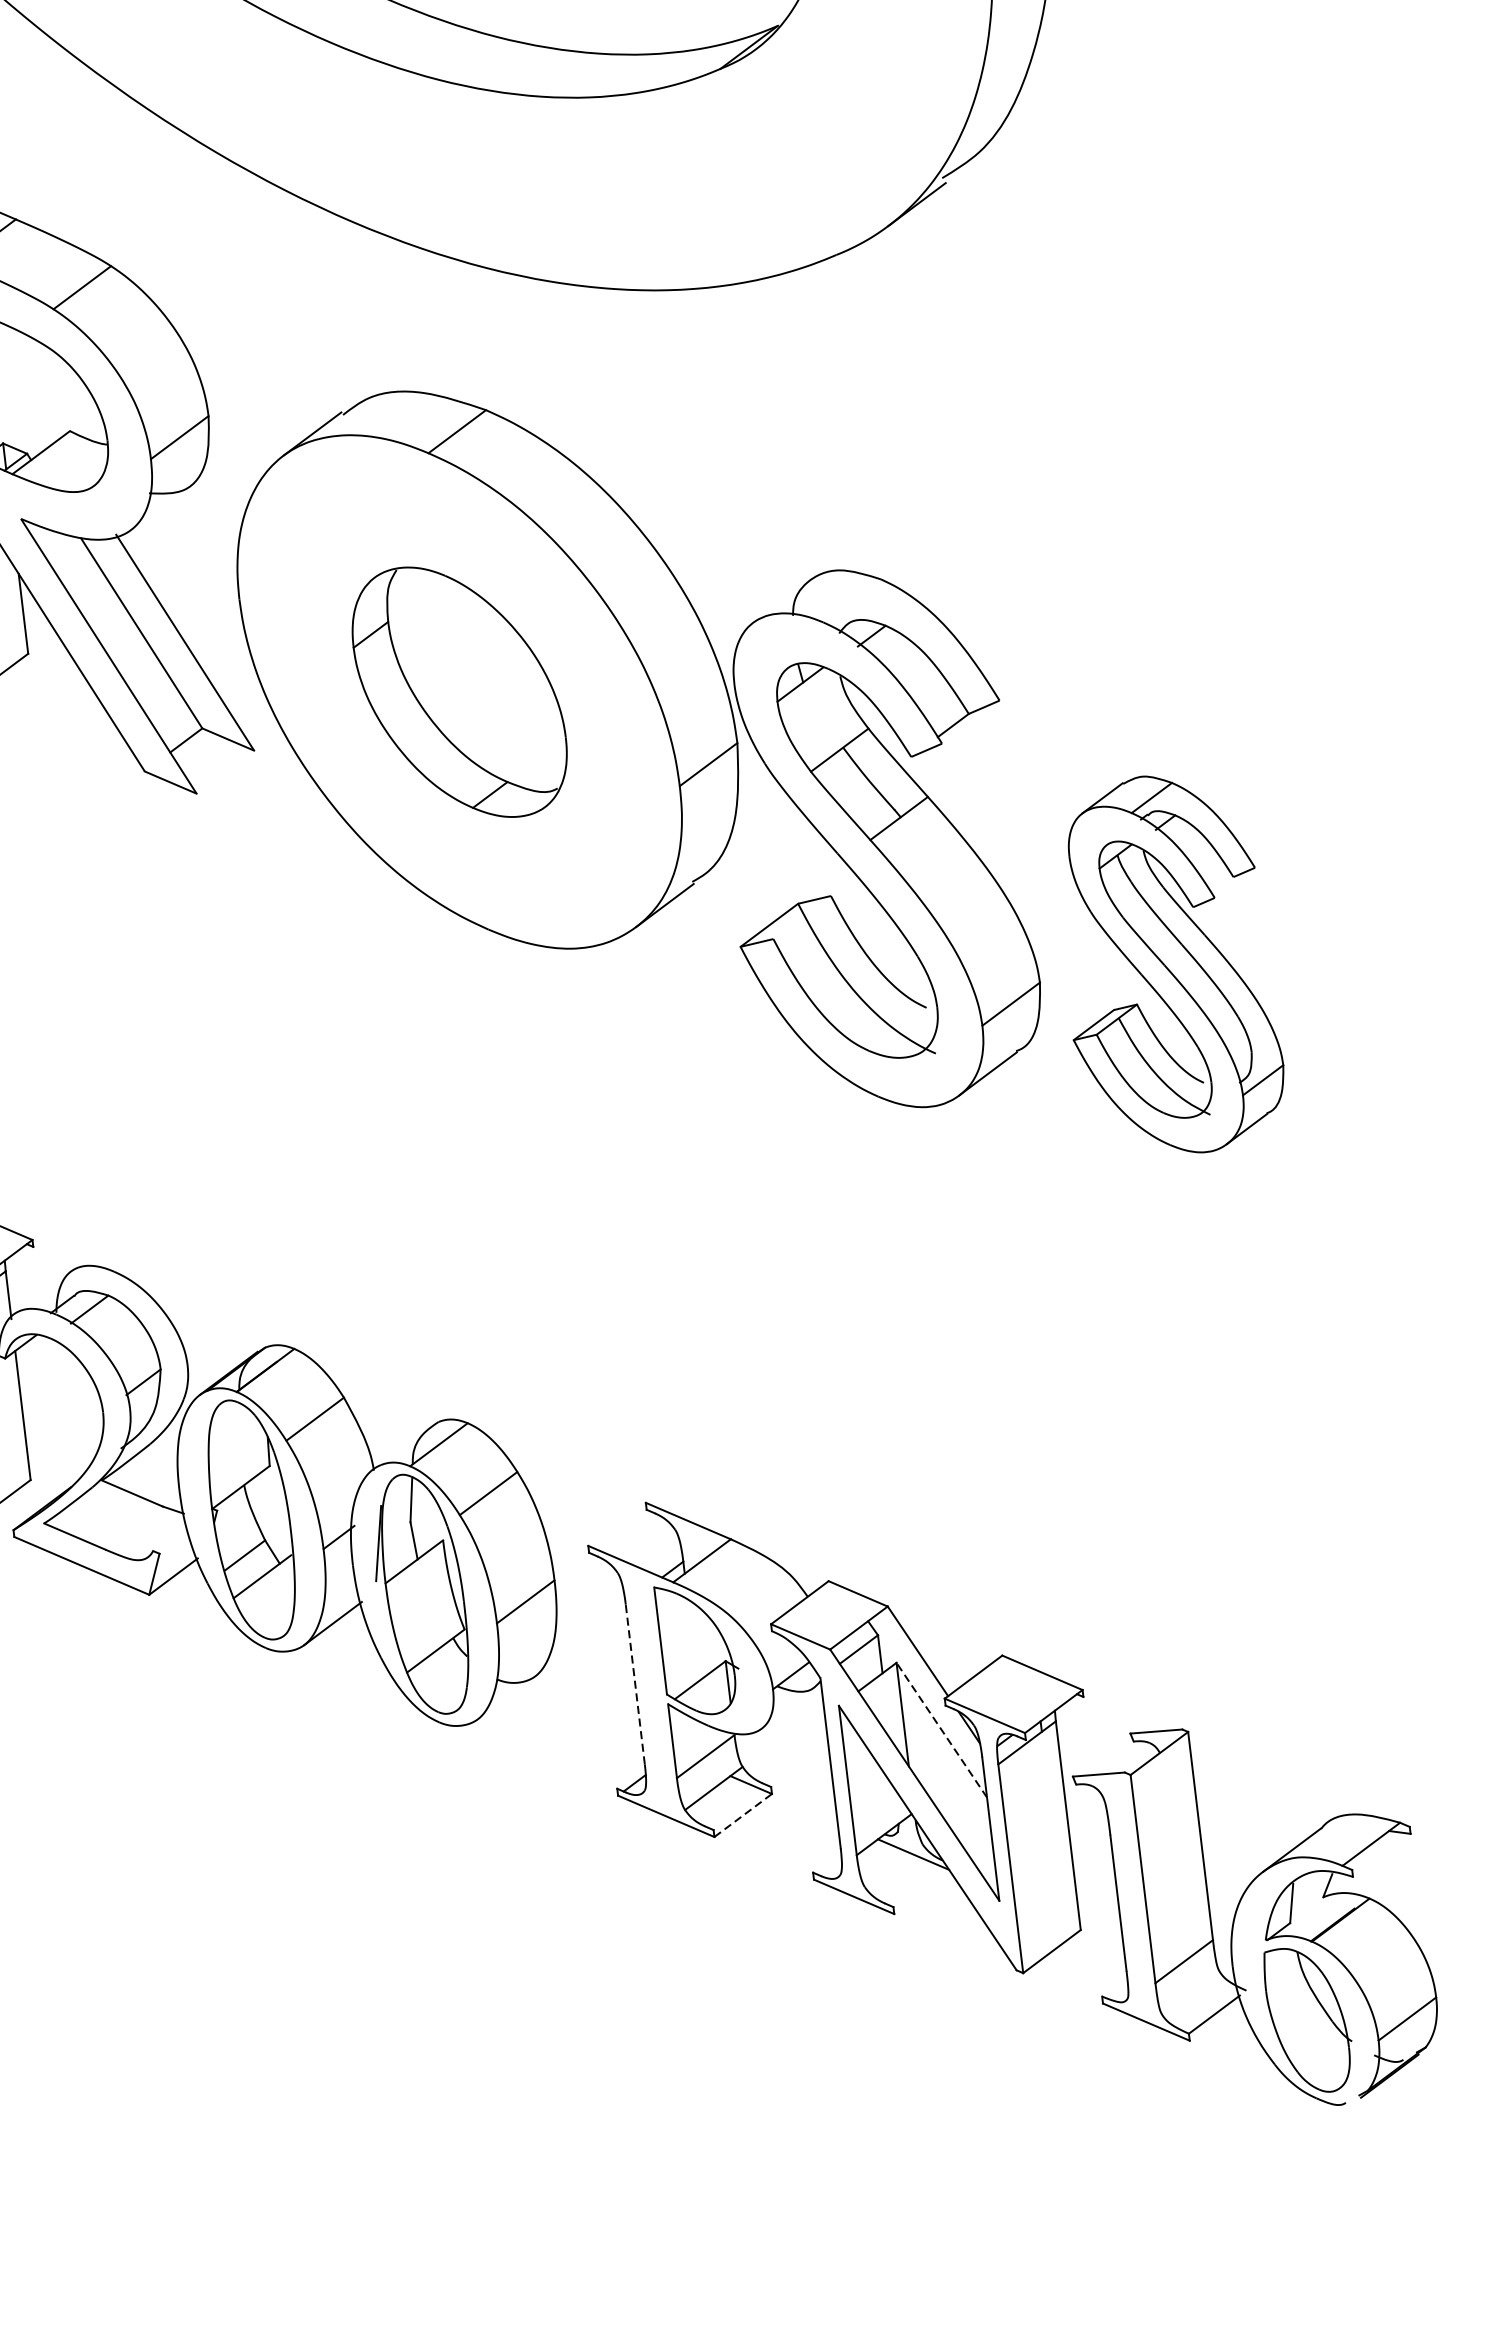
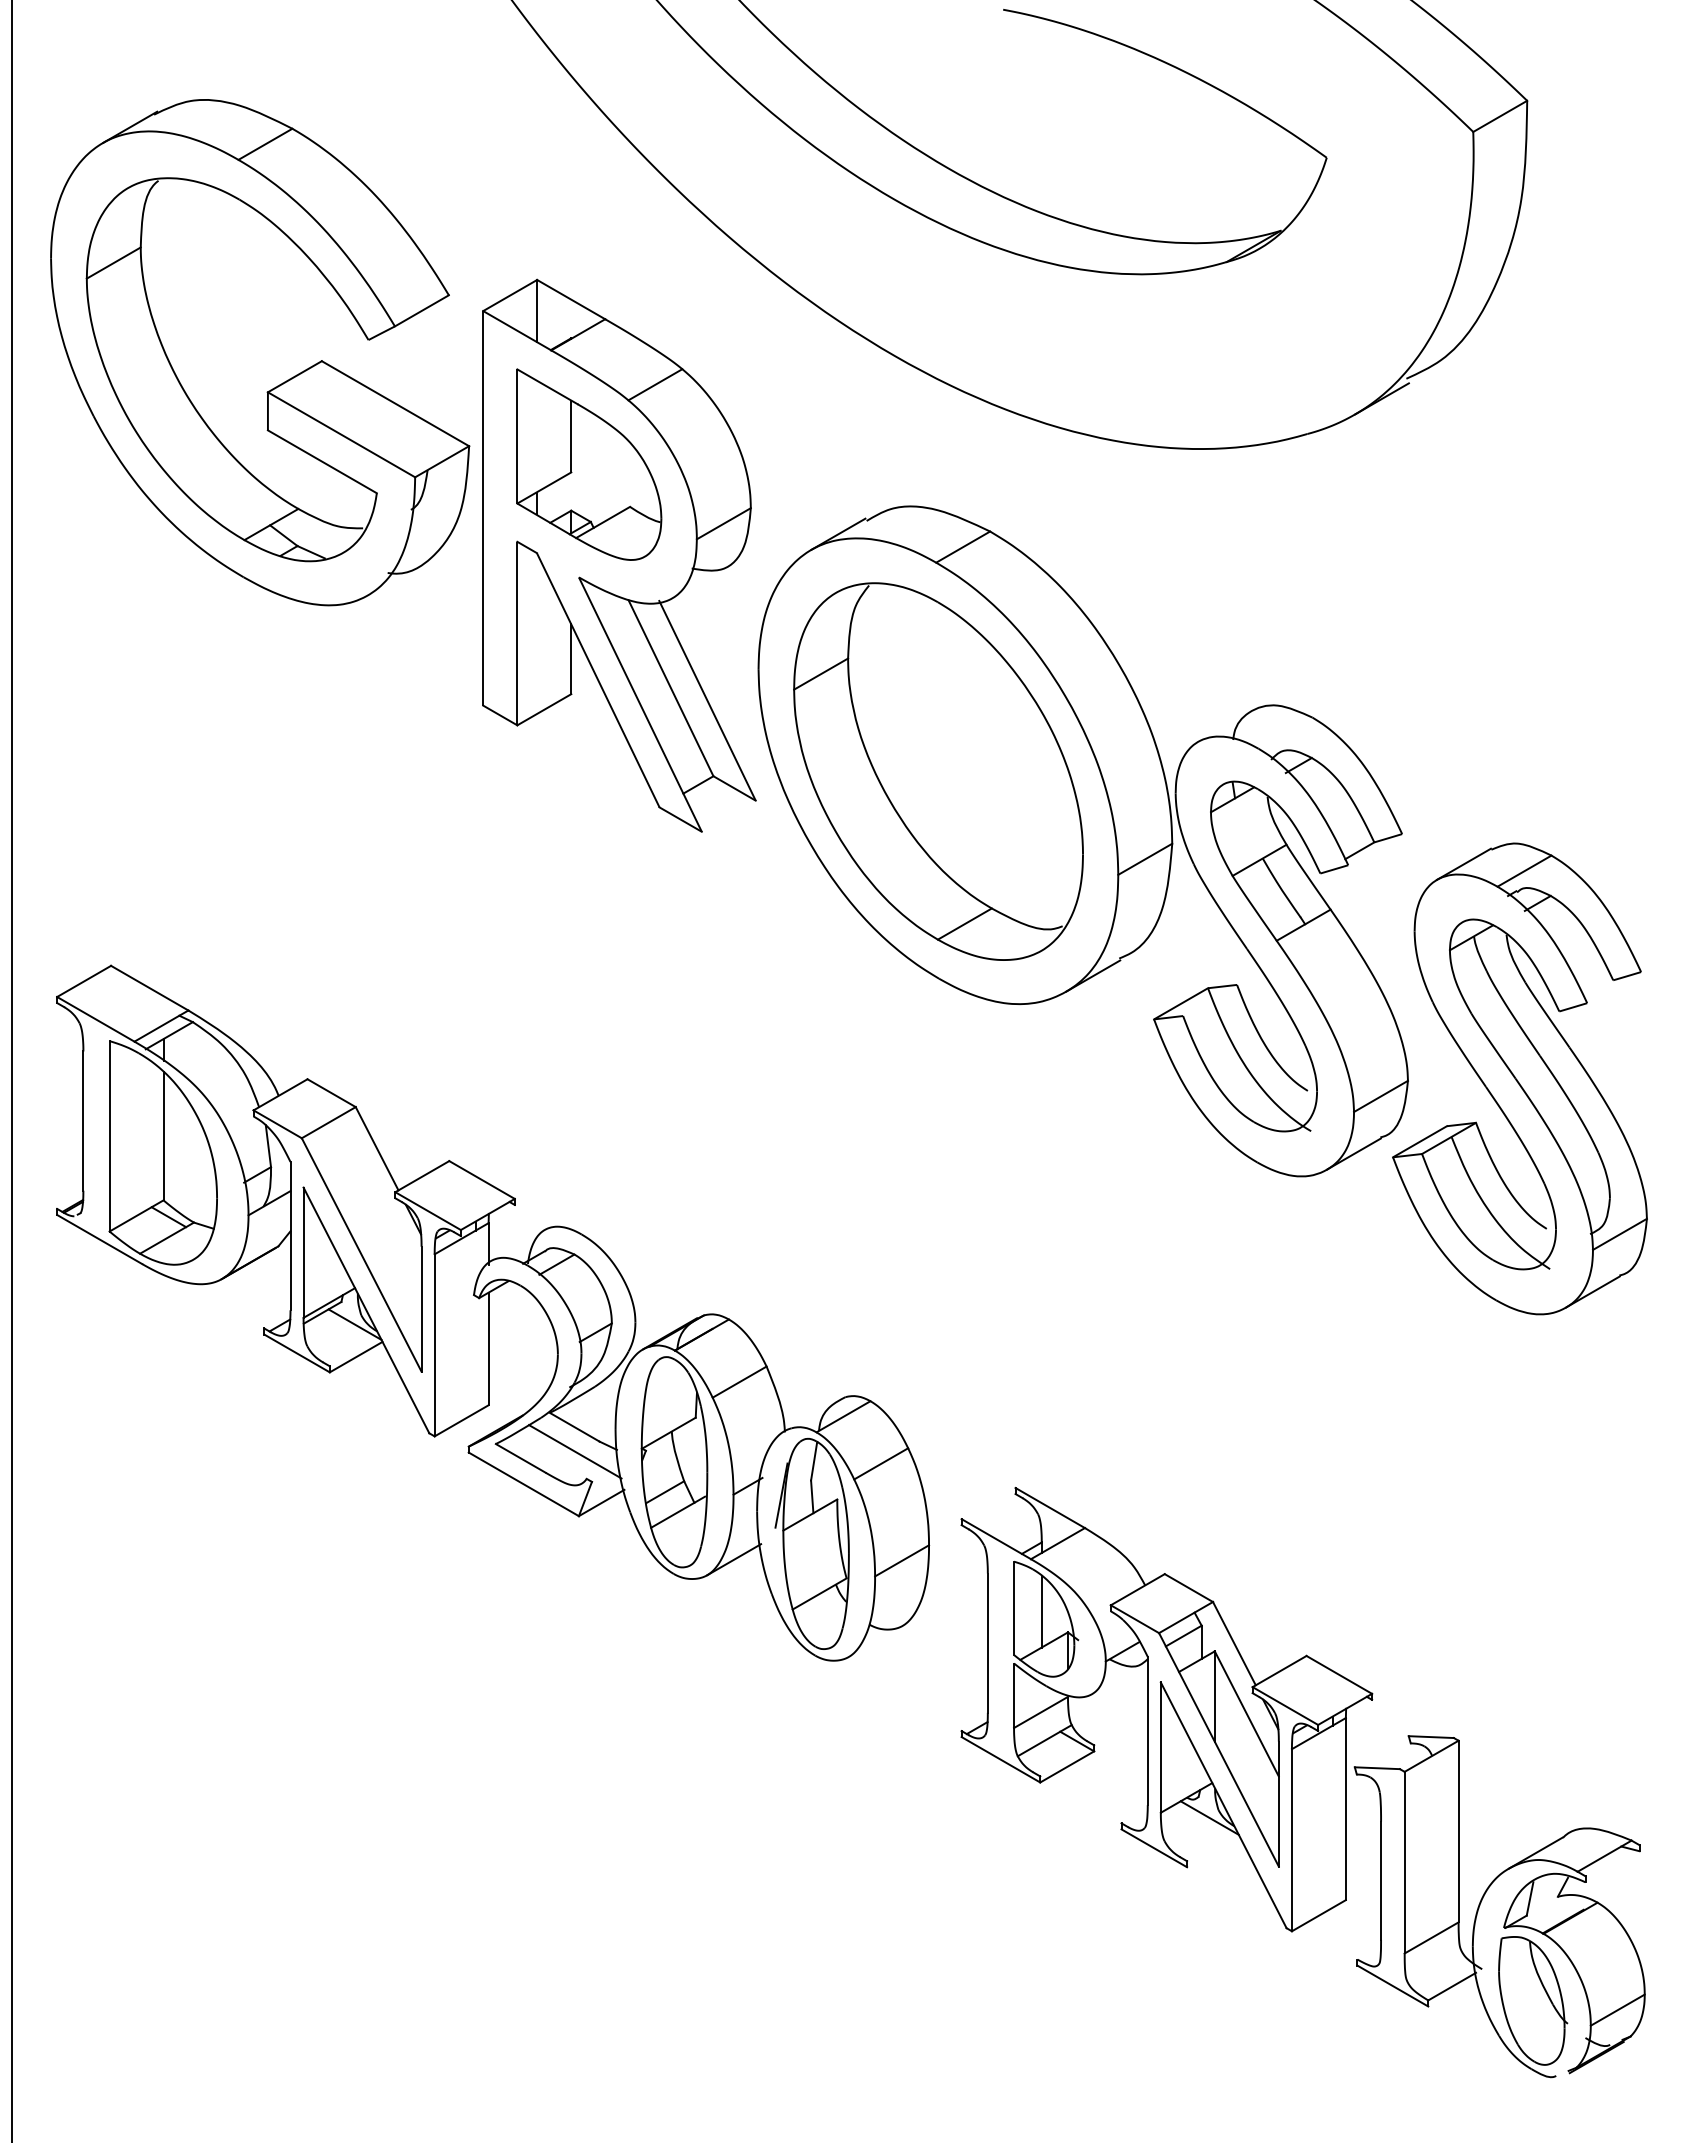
part: (459, 692) -> (938, 771), size x1.67
part: (1167, 964) -> (1519, 1078), size x1.43
line: (136, 1521) -> (575, 1451), added
line: (692, 1640) -> (1041, 1611), added
line: (634, 1684) -> (987, 1643), dashed -> solid
line: (941, 1729) -> (1246, 1713), dashed -> solid
line: (743, 1814) -> (1067, 1766), dashed -> solid

